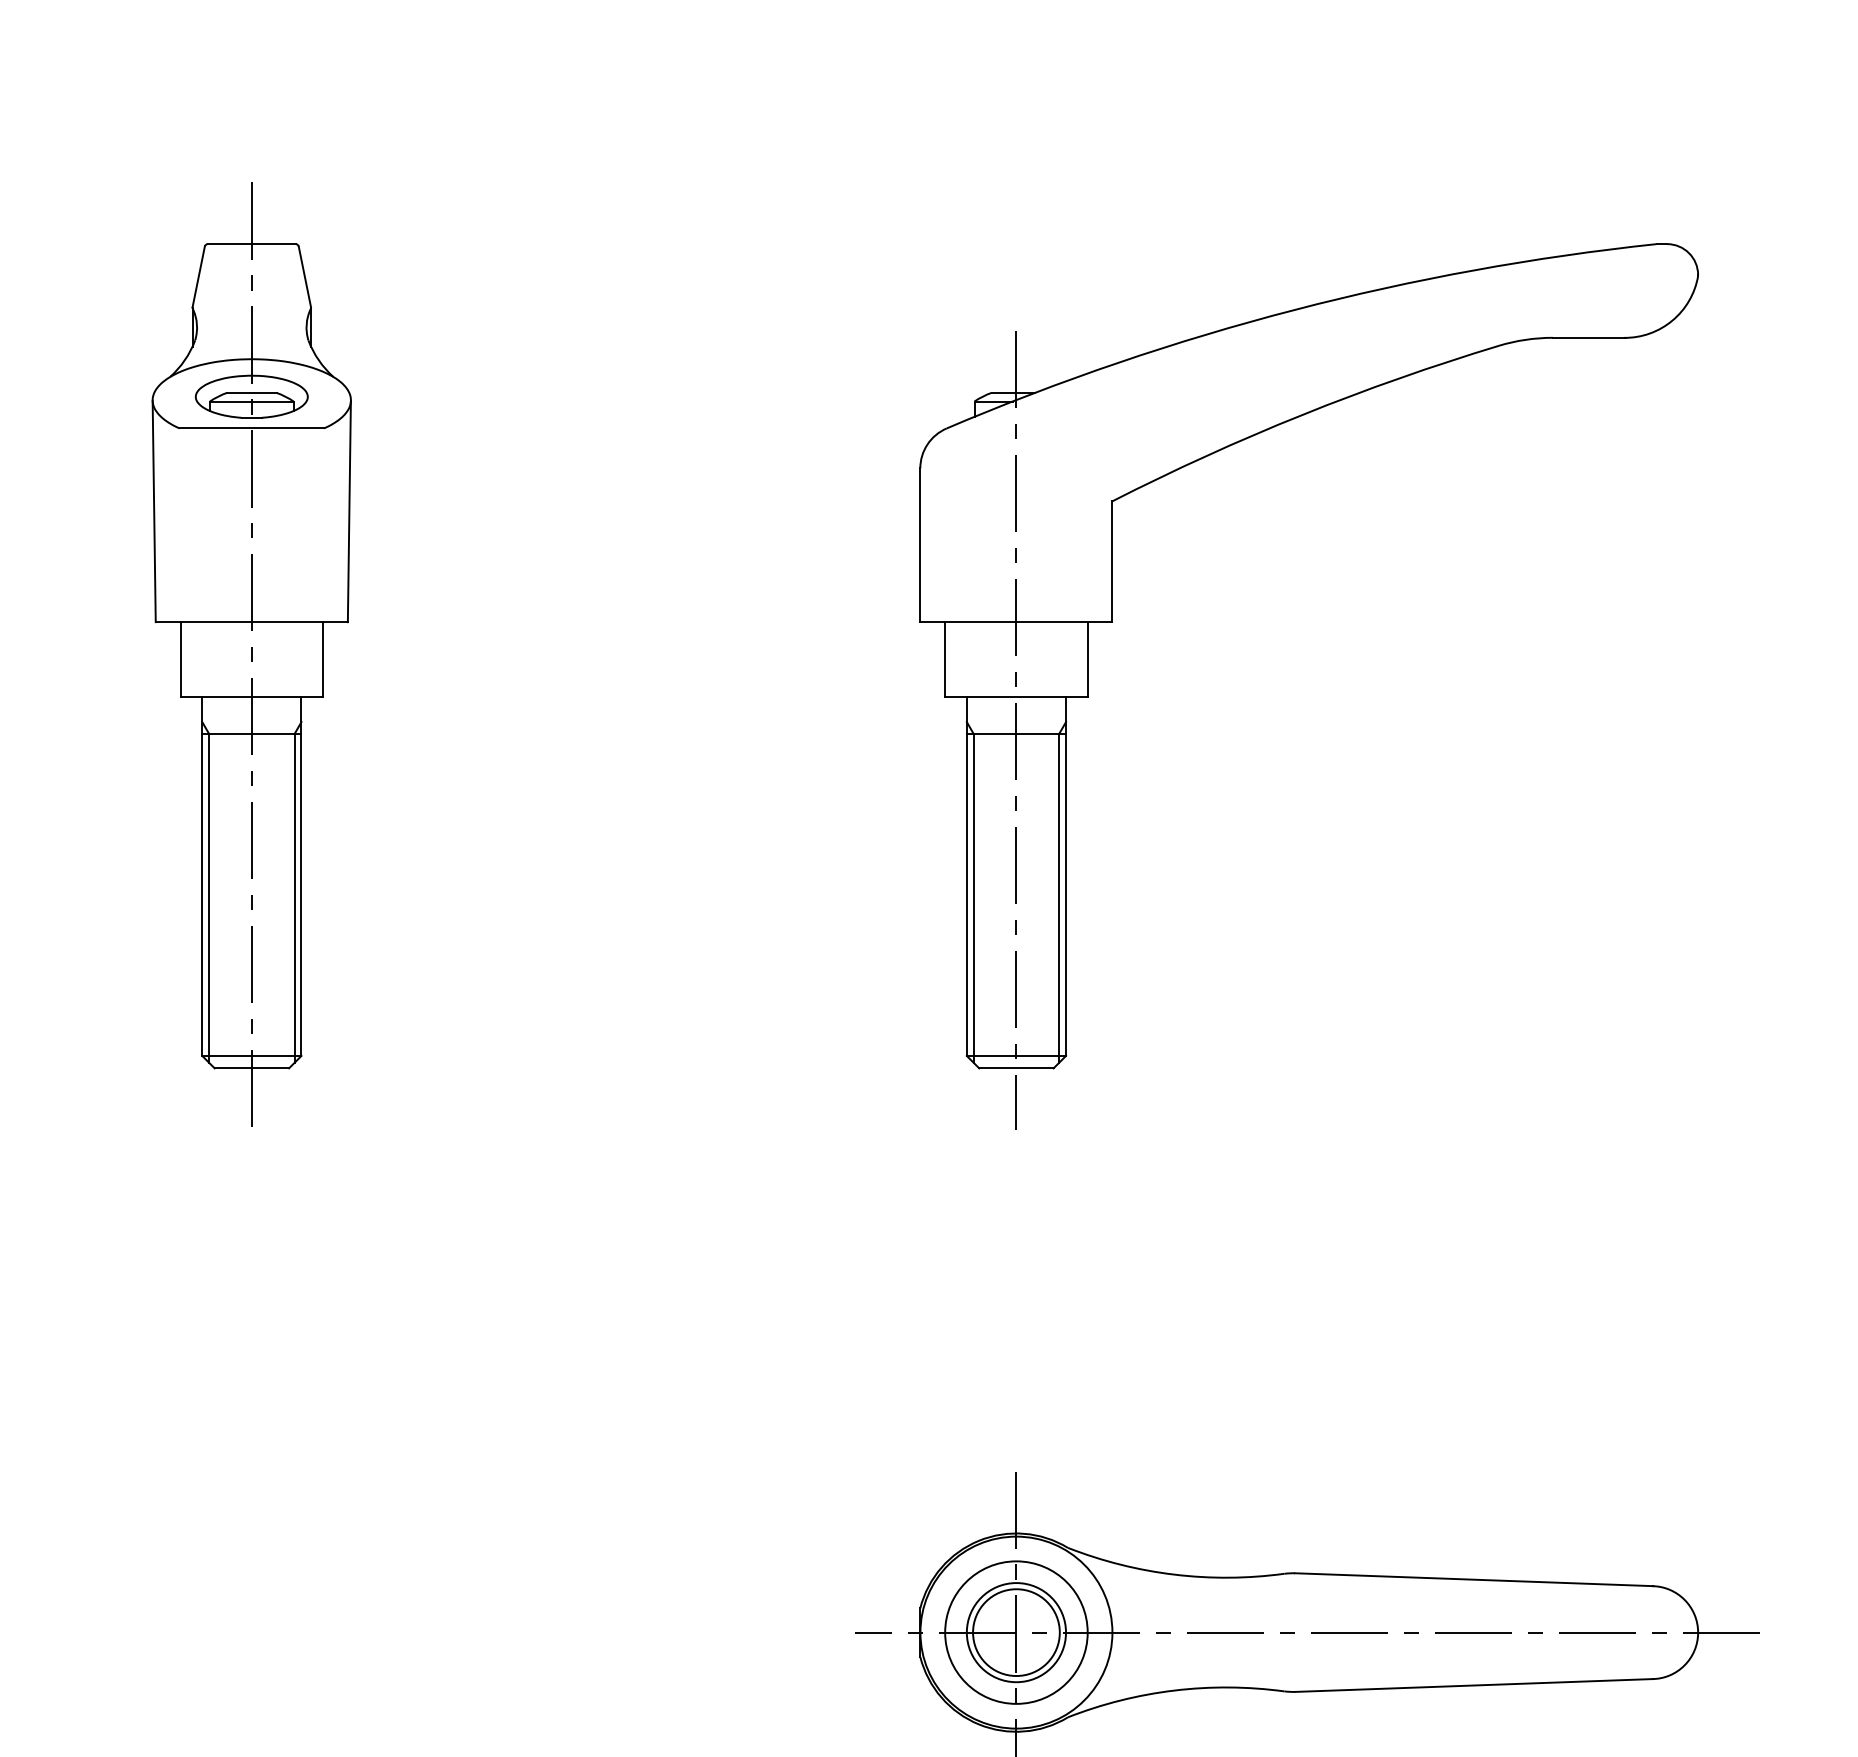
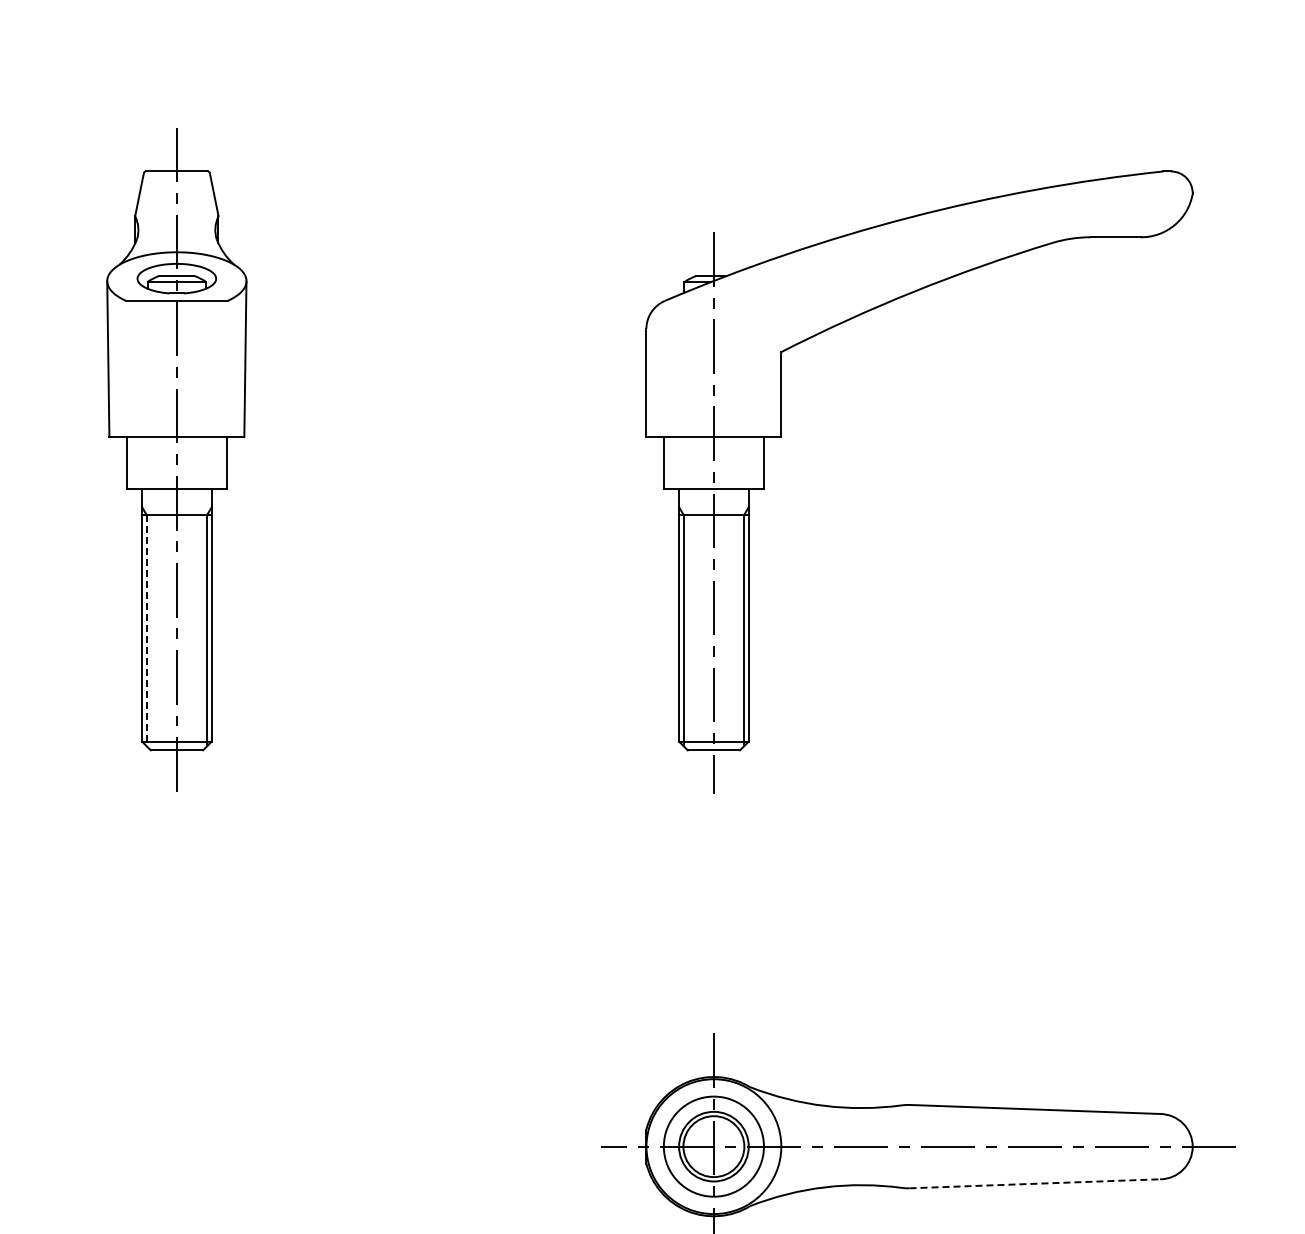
line: (208, 897) -> (146, 630), solid -> dashed
line: (1474, 1685) -> (1035, 1183), solid -> dashed

